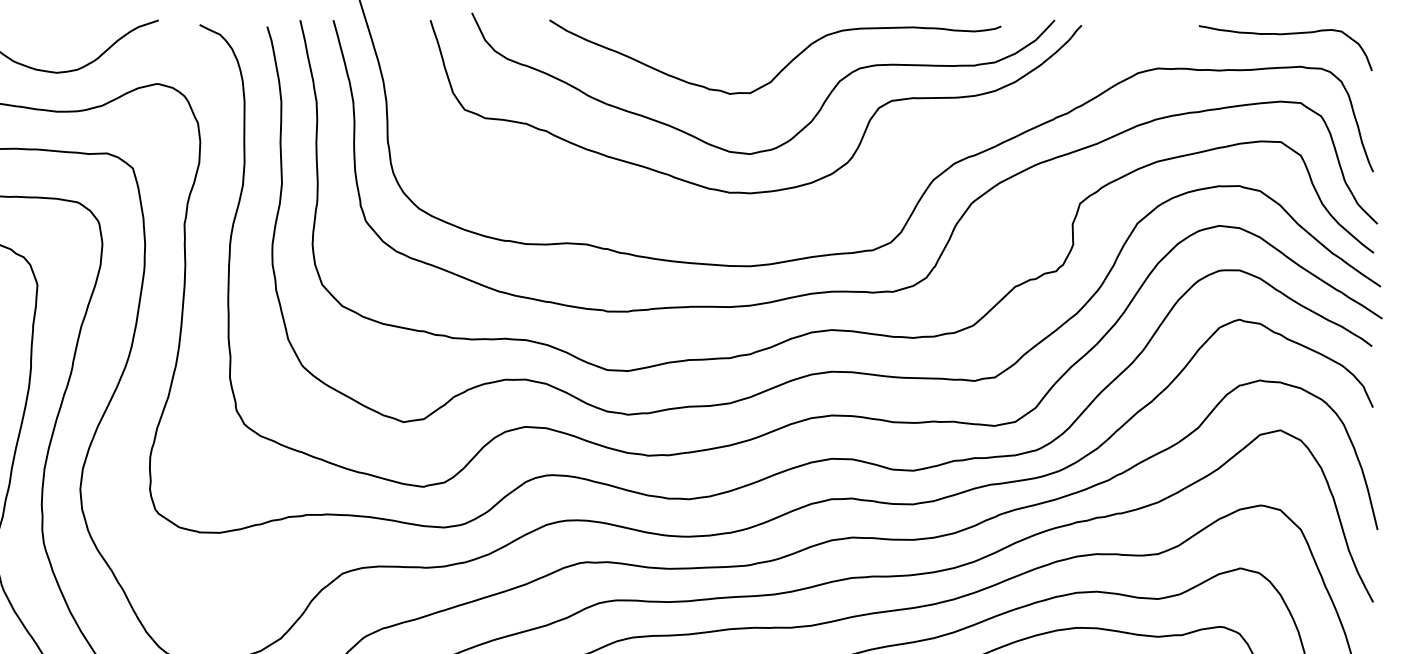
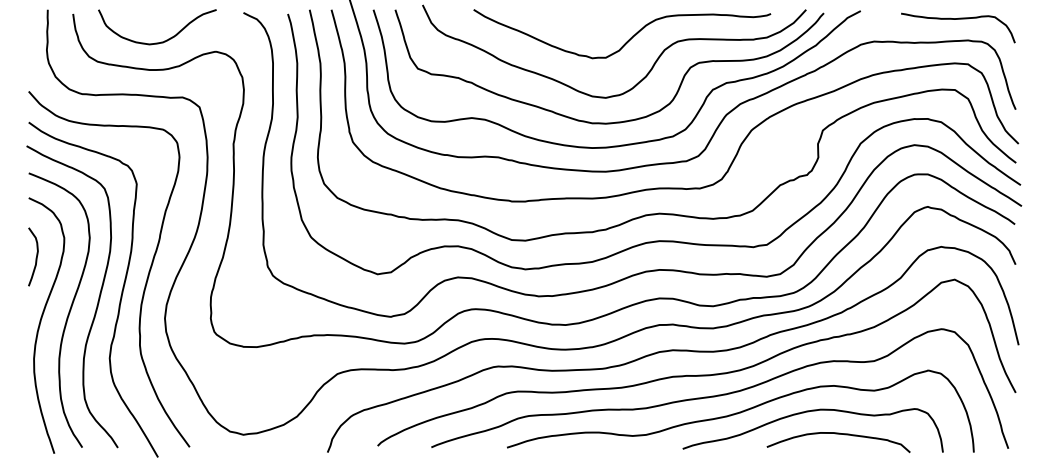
curve: (783, 223) -> (627, 143), added

